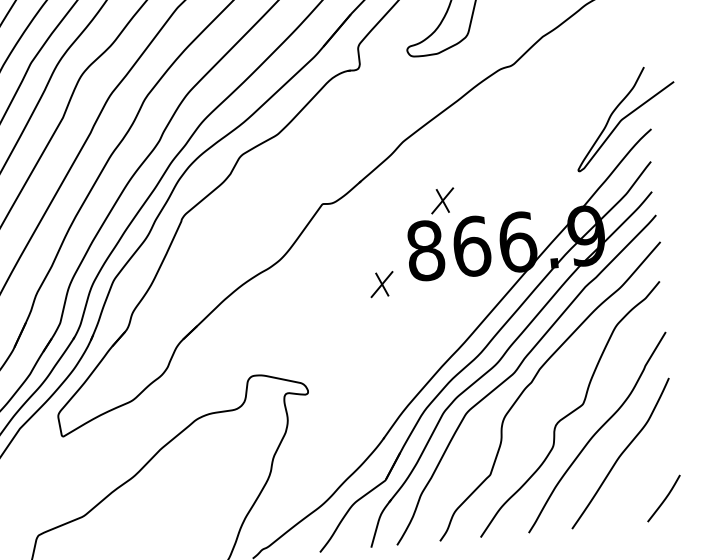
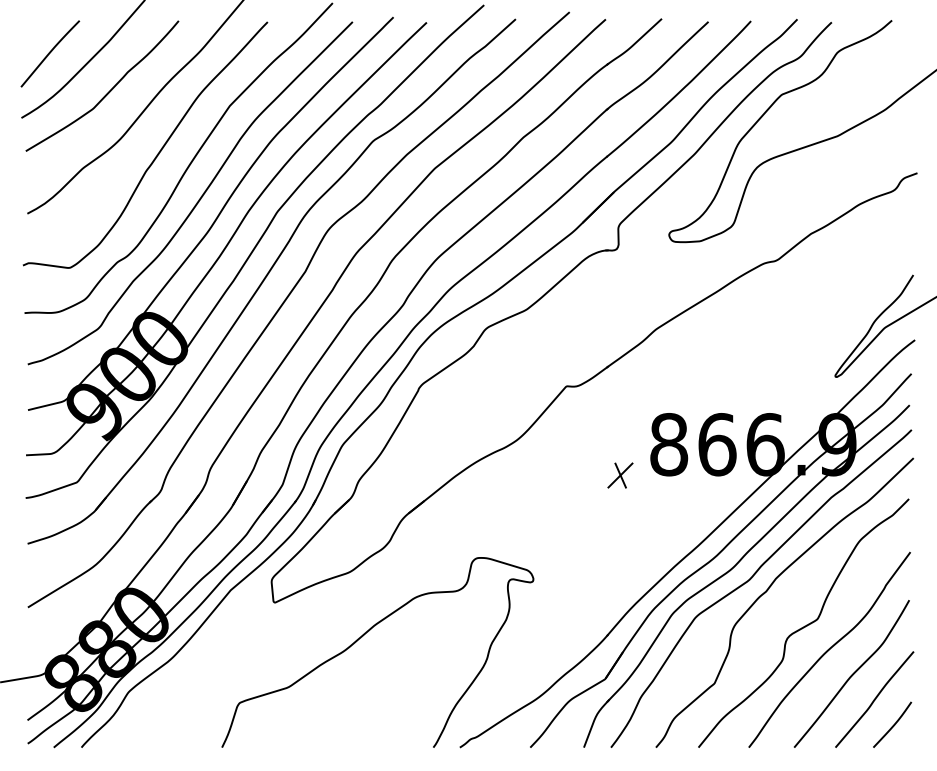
part: (442, 200) -> (691, 394), removed
curve: (644, 475) -> (874, 699), added

